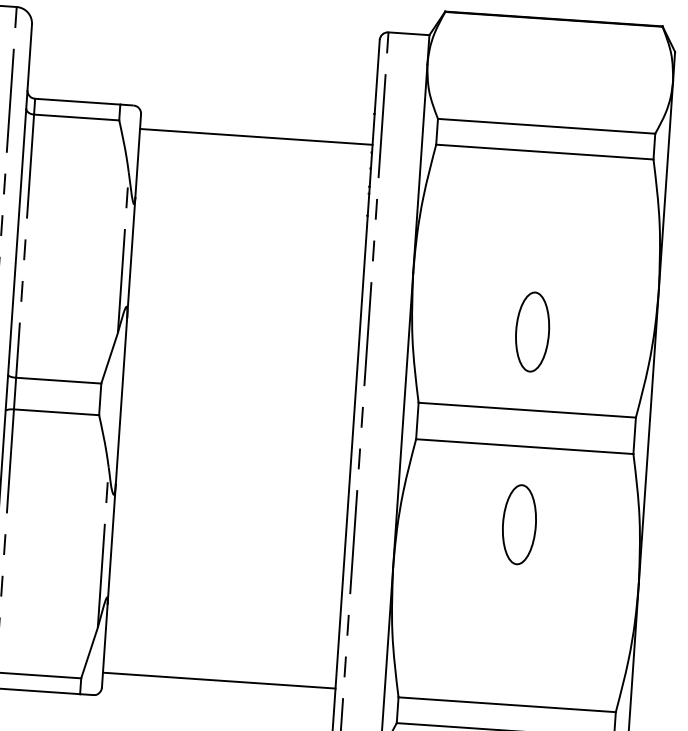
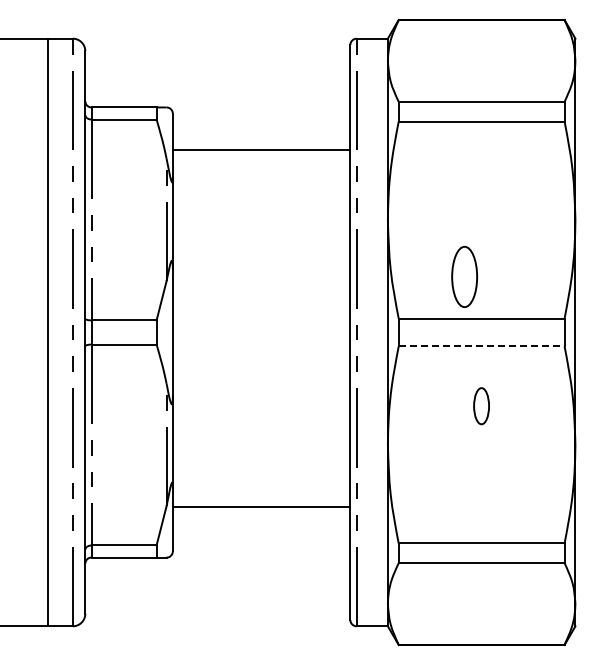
line: (256, 136) -> (261, 149), moved
part: (532, 331) -> (464, 276), moved
line: (524, 446) -> (481, 346), solid -> dashed
part: (519, 525) -> (481, 406), size x0.6
line: (219, 681) -> (261, 507), moved

